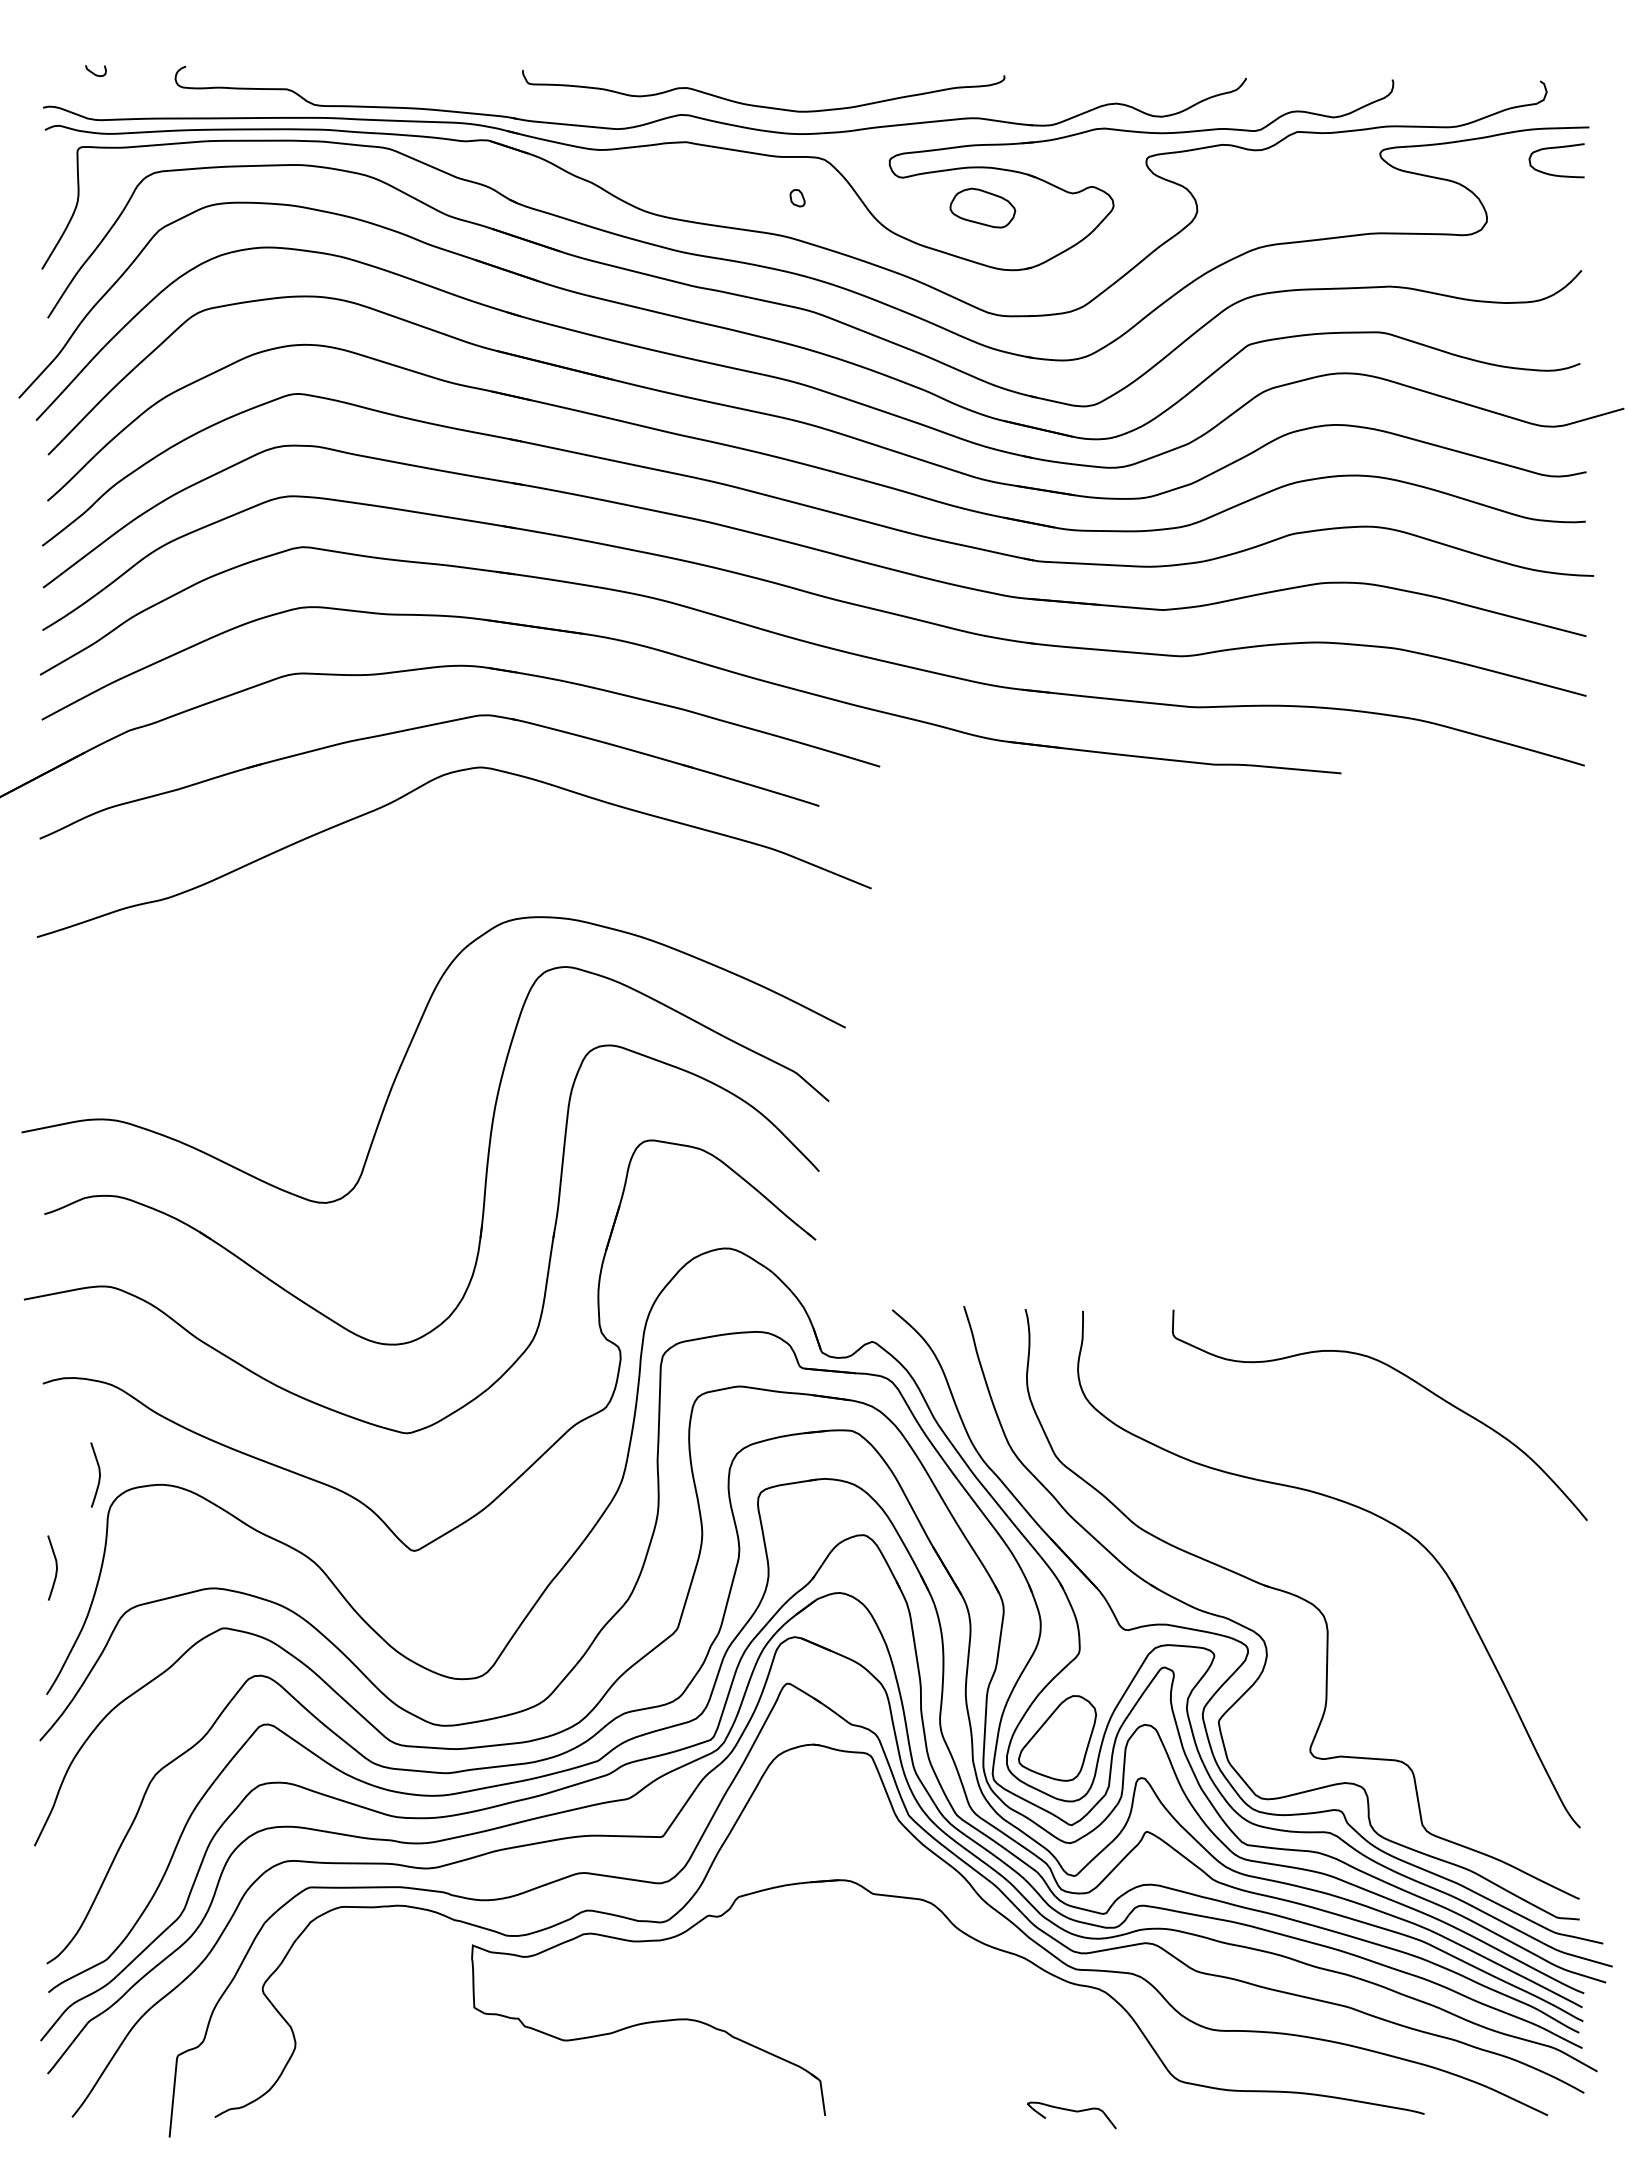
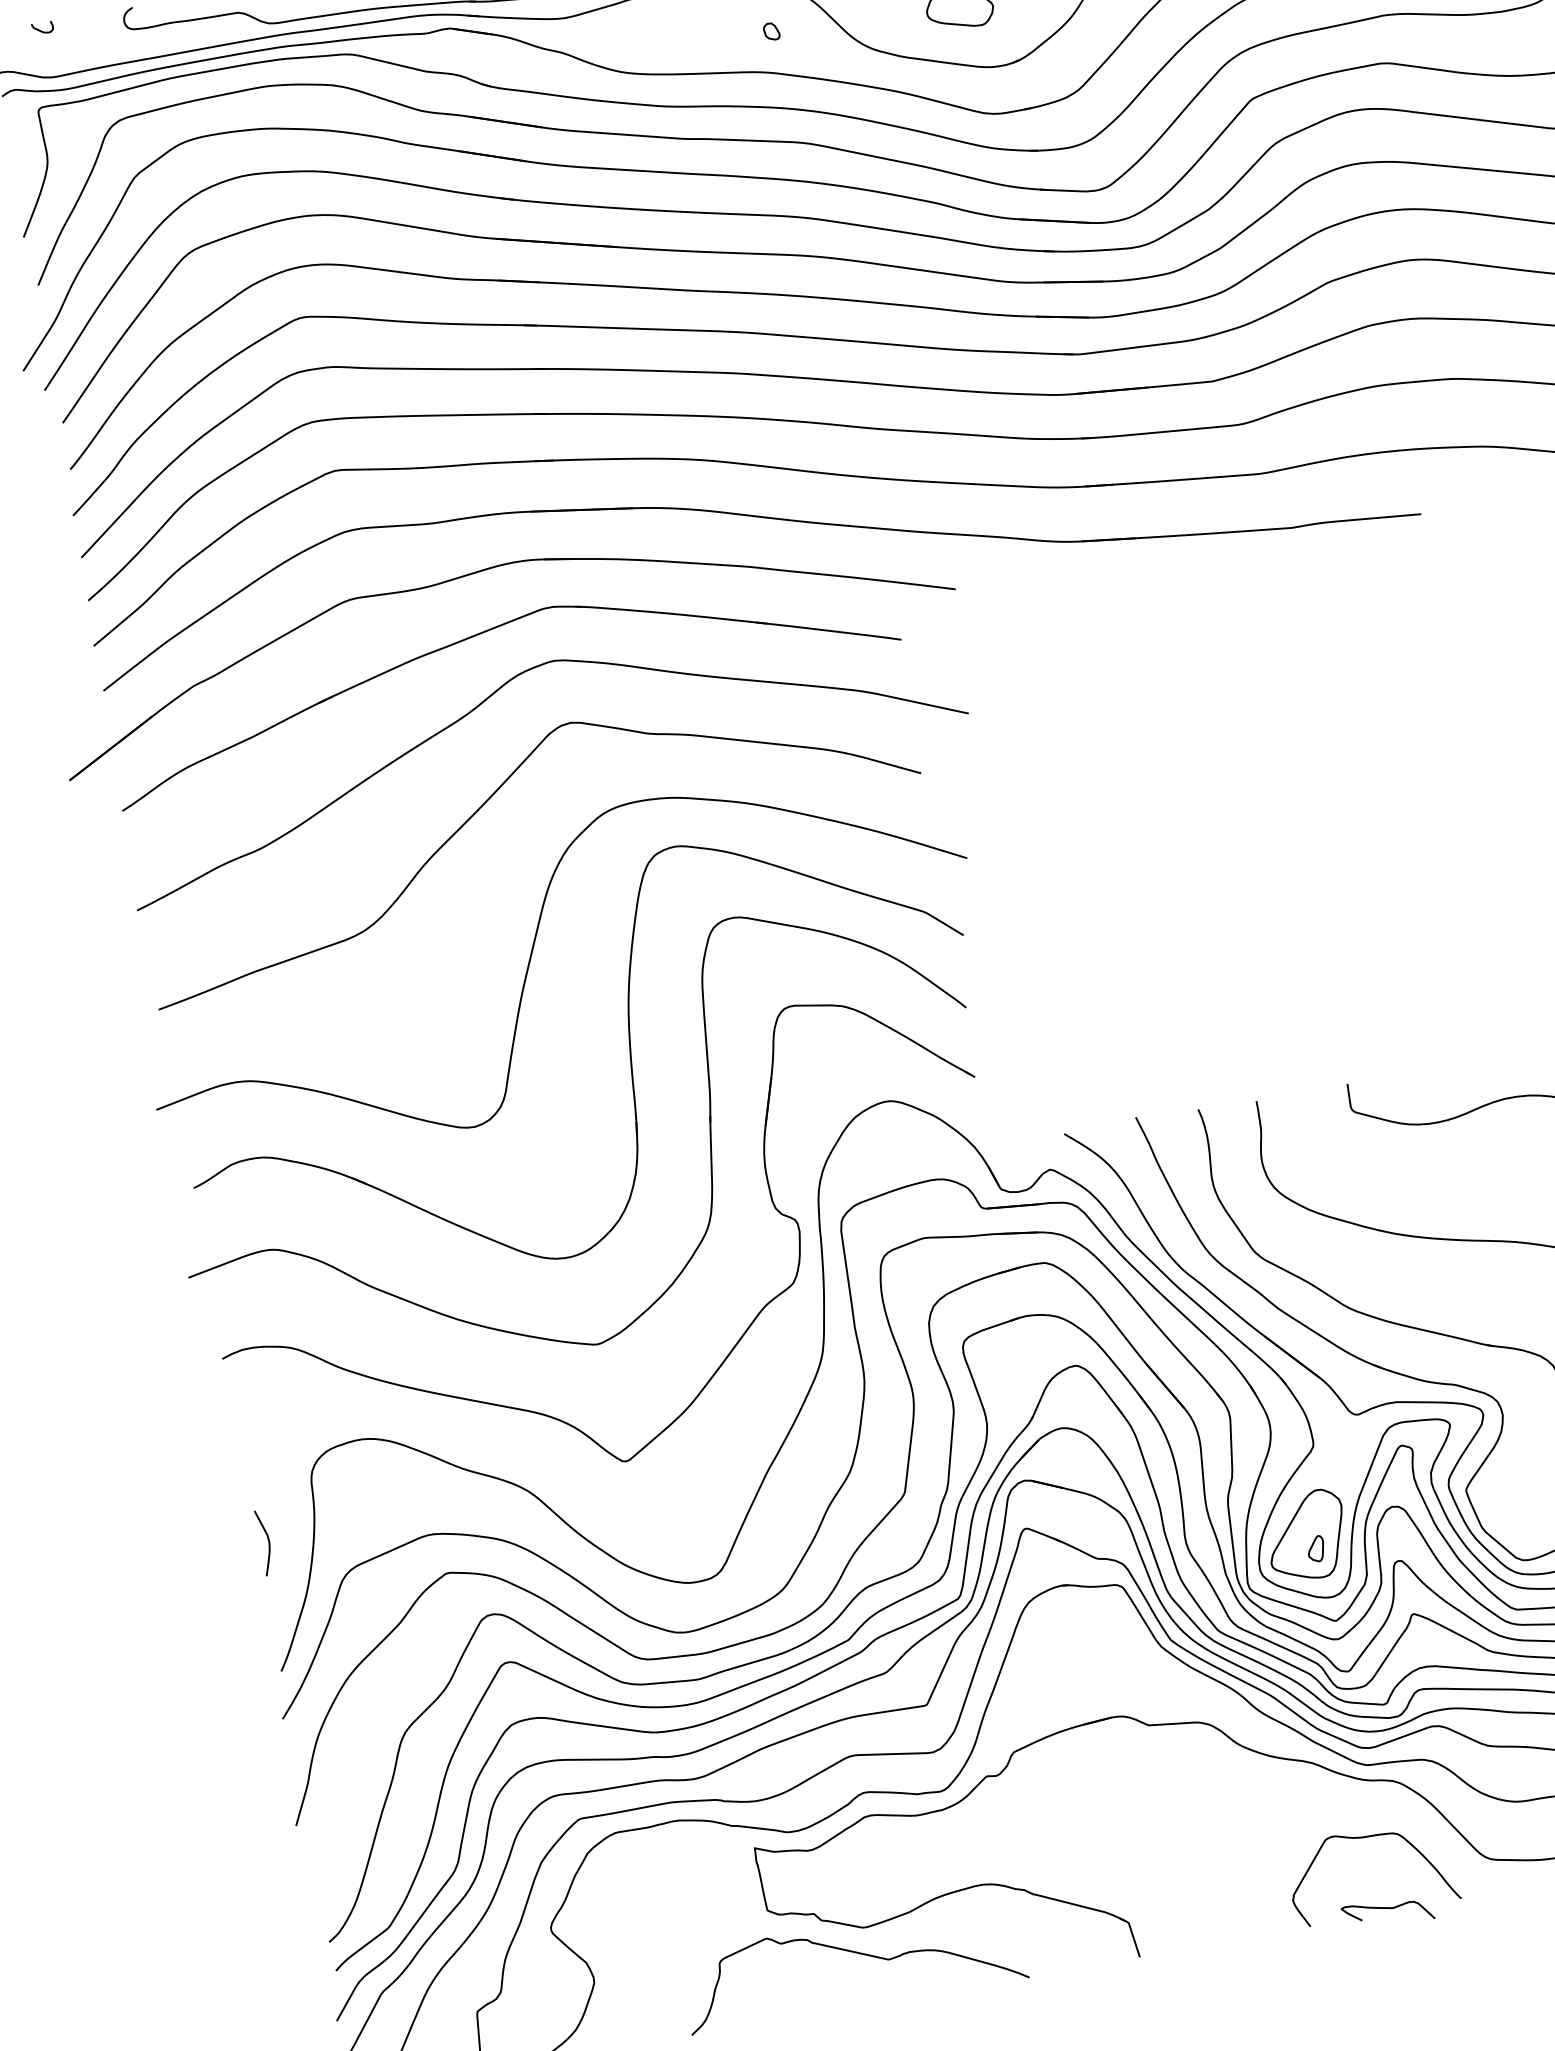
curve: (396, 889) -> (490, 798), added
curve: (98, 1472) -> (294, 1438), removed
part: (1064, 1752) -> (1316, 1548), added
curve: (1063, 2039) -> (1366, 1838), added
curve: (550, 2063) -> (854, 1953), added

